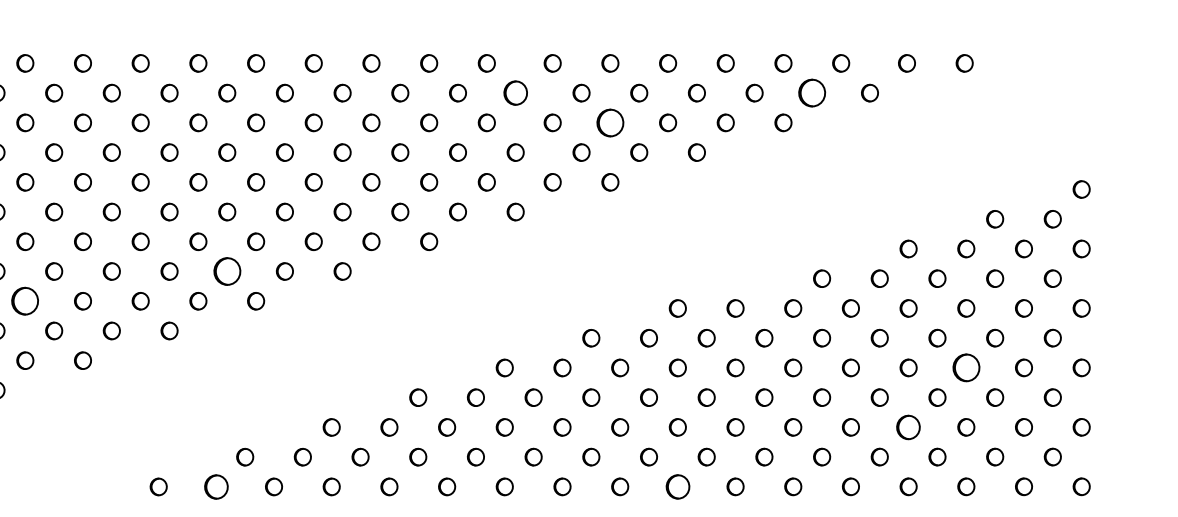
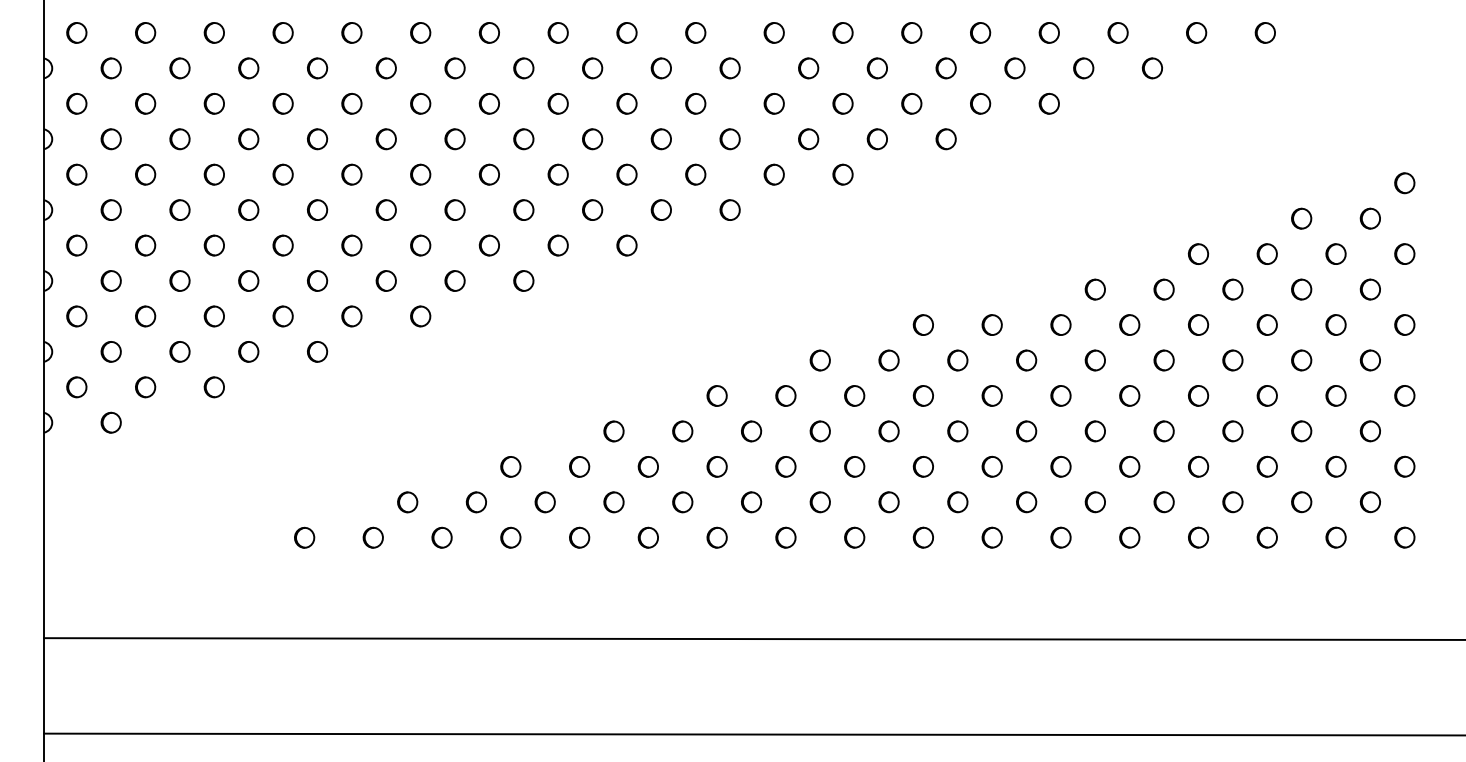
part: (515, 93) -> (729, 68), size x0.71
part: (812, 93) -> (1083, 68), size x0.62
part: (609, 122) -> (842, 103), size x0.62
part: (226, 271) -> (385, 280), size x0.62
part: (25, 301) -> (145, 316), size x0.62
part: (965, 367) -> (1266, 395), size x0.62
part: (908, 427) -> (1198, 466), size x0.71
part: (215, 486) -> (372, 537), size x0.71
part: (677, 486) -> (922, 537), size x0.71

